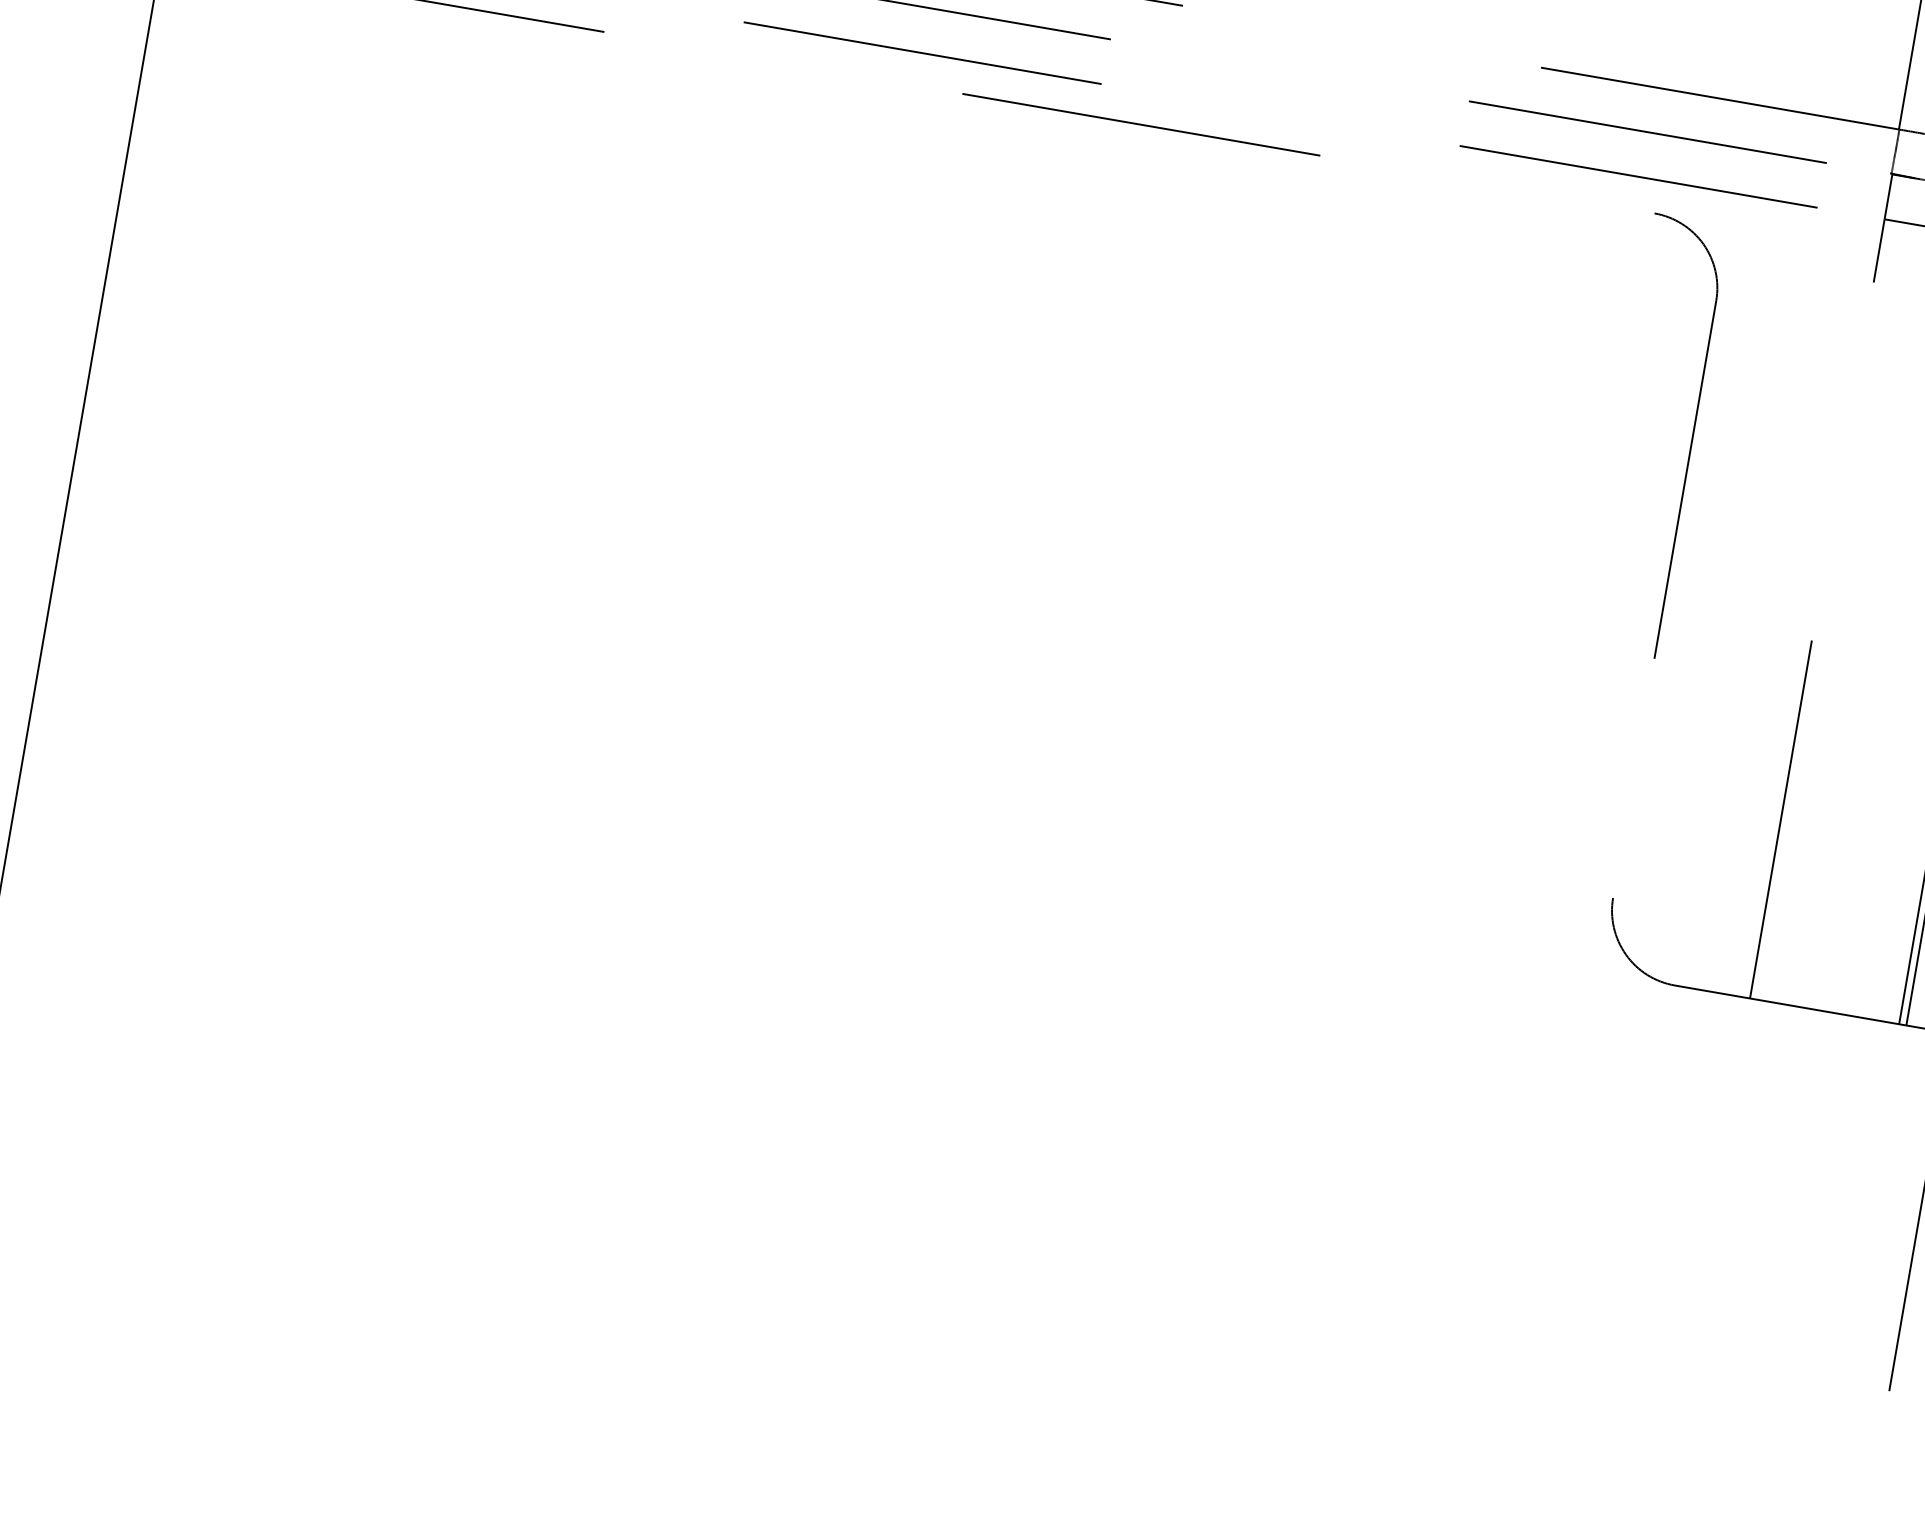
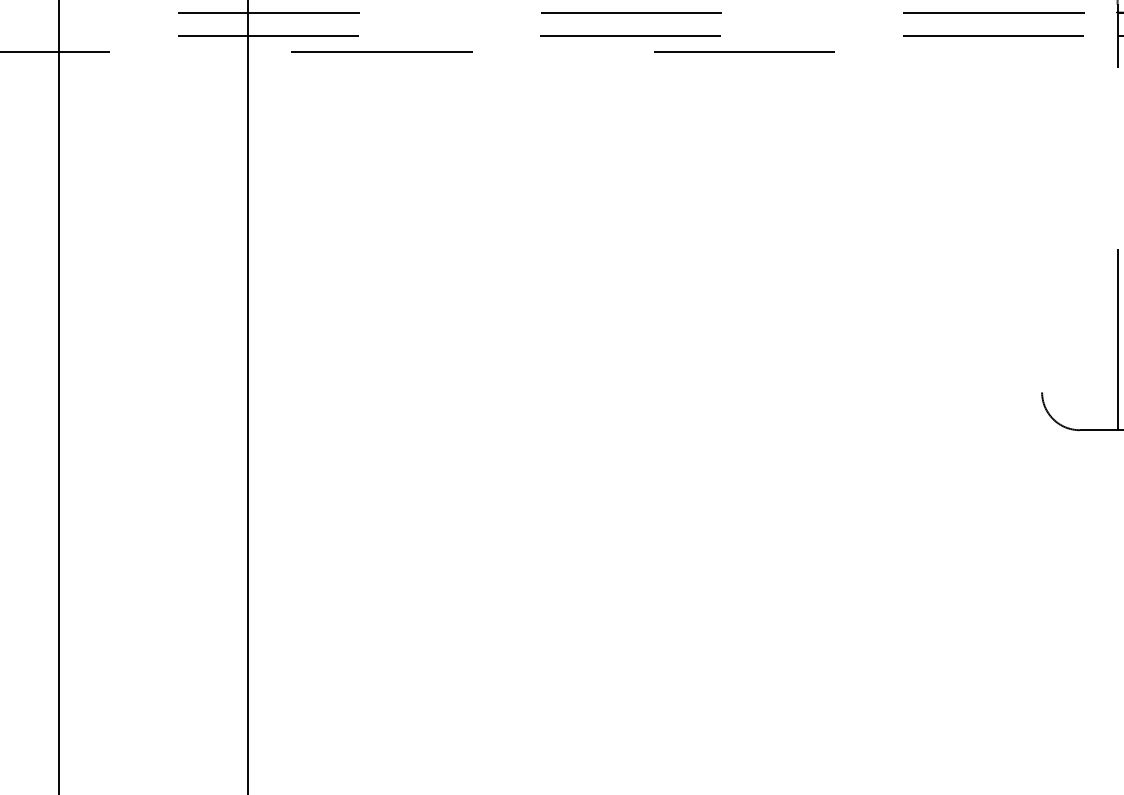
part: (1691, 439) -> (1041, 160), removed

